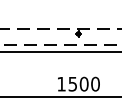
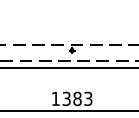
text: (84, 83) -> (77, 98), 1500 -> 1383

